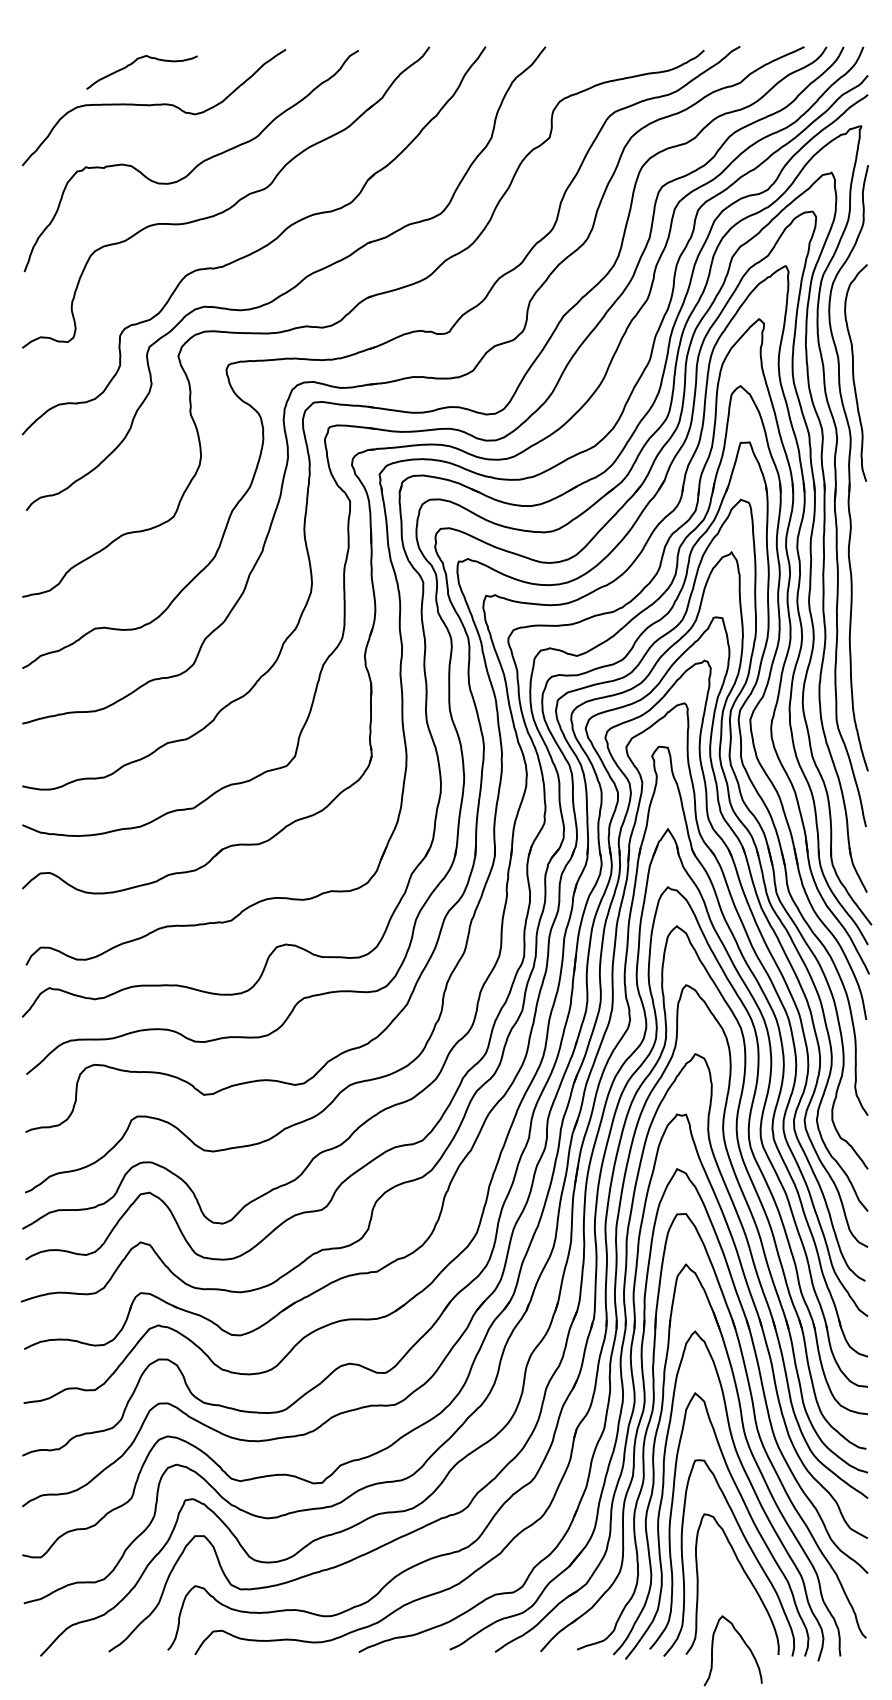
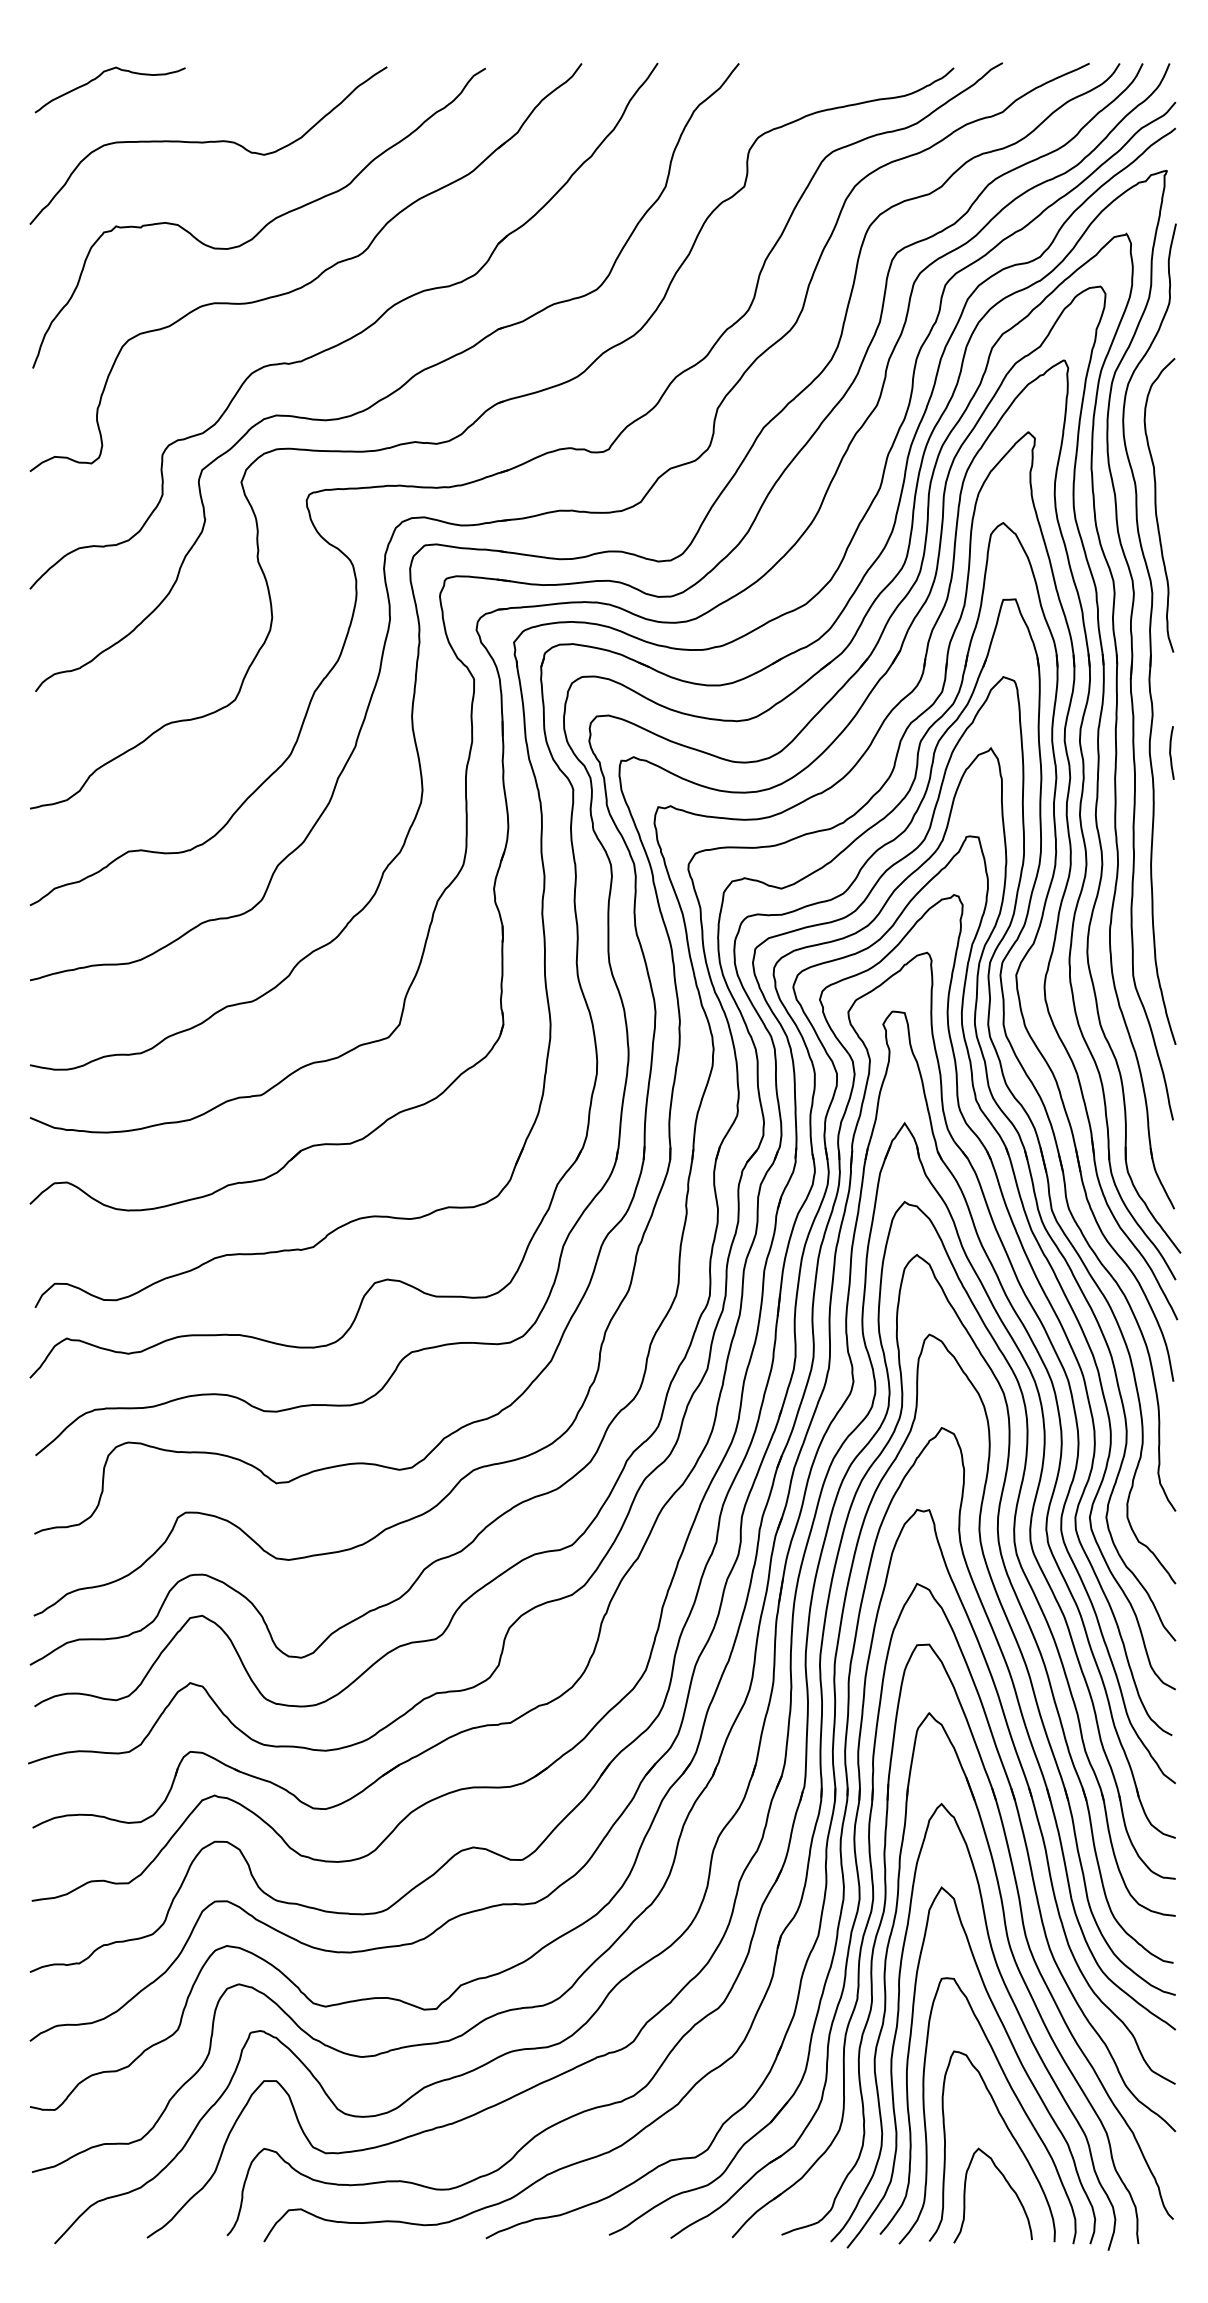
curve: (134, 62) -> (100, 76), moved
curve: (864, 555) -> (1170, 752), added
curve: (745, 1644) -> (1009, 2187), moved

